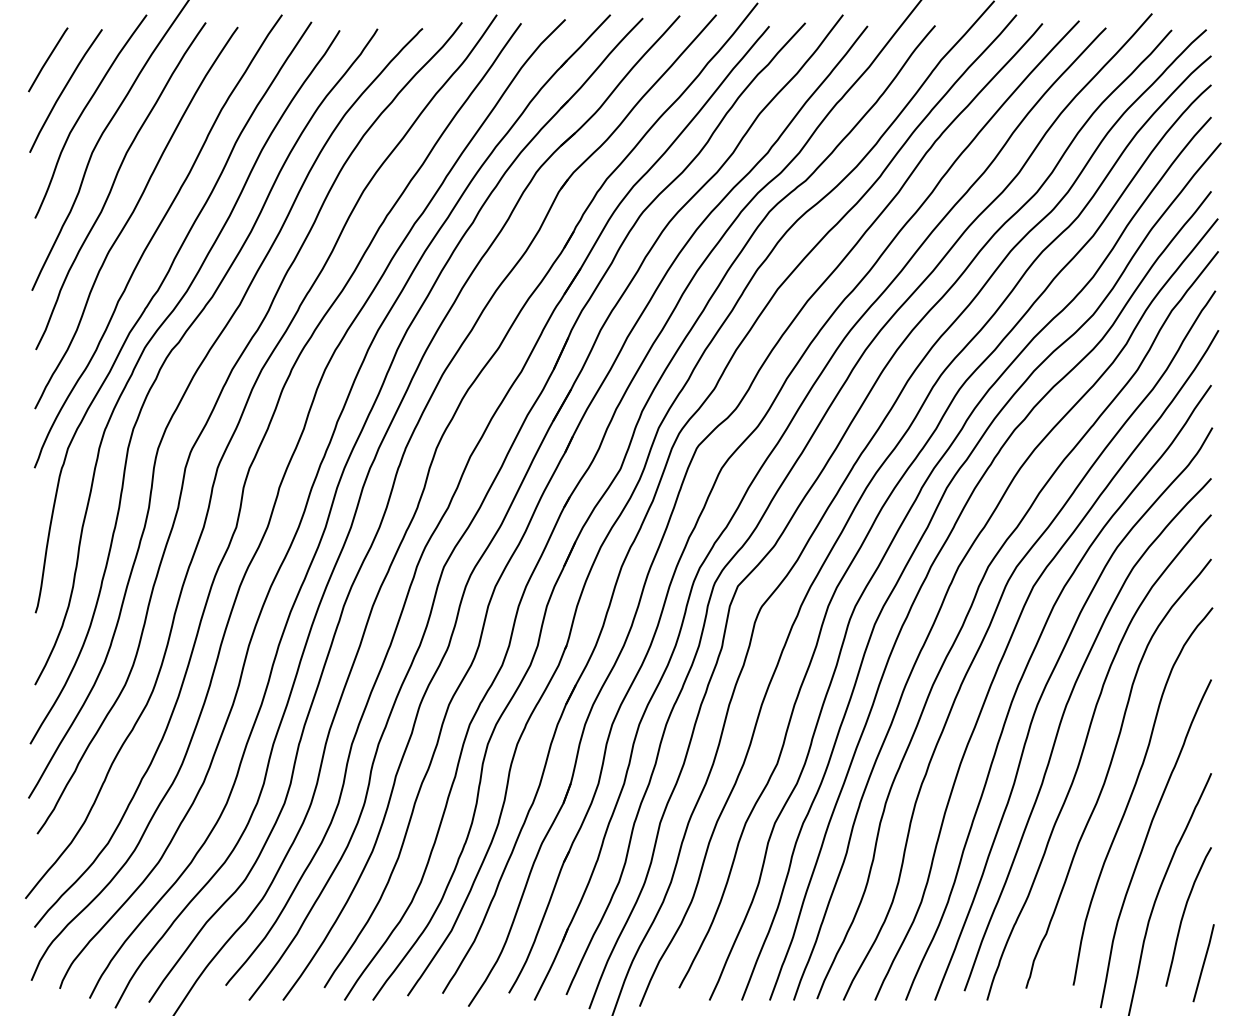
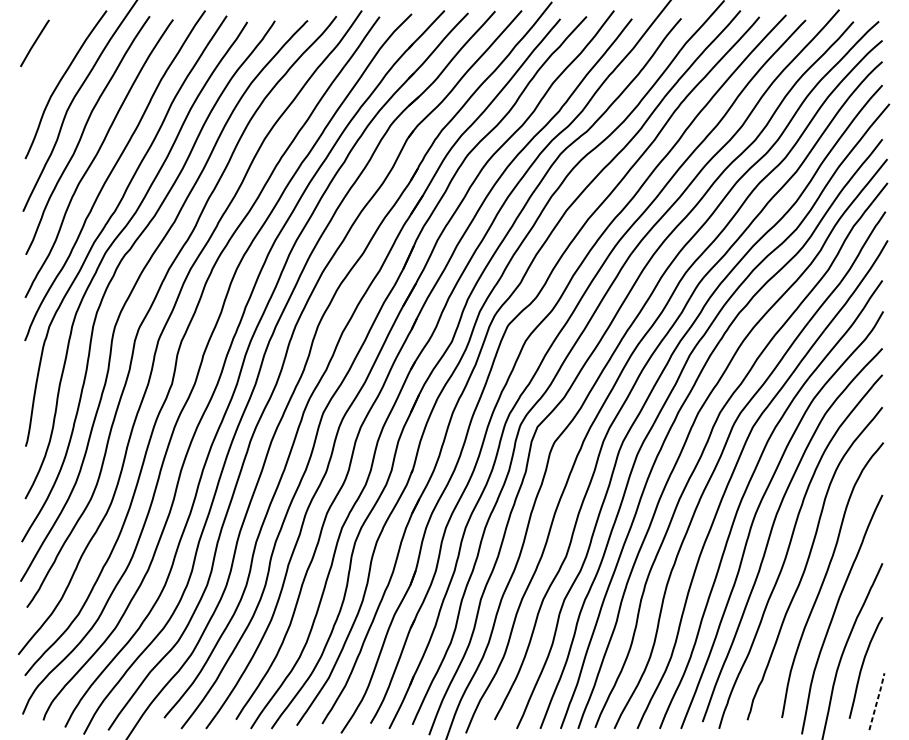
curve: (64, 90) -> (46, 65), removed
line: (1203, 963) -> (876, 701), solid -> dashed

